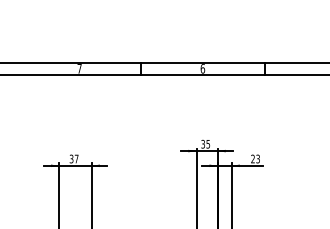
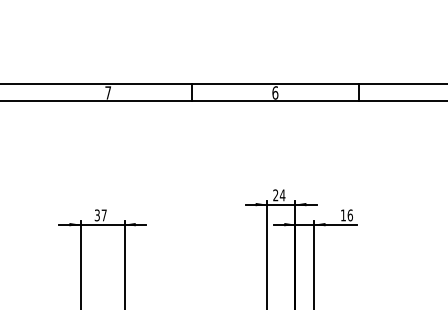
text: (205, 144) -> (279, 195), 35 -> 24
text: (255, 159) -> (346, 215), 23 -> 16

